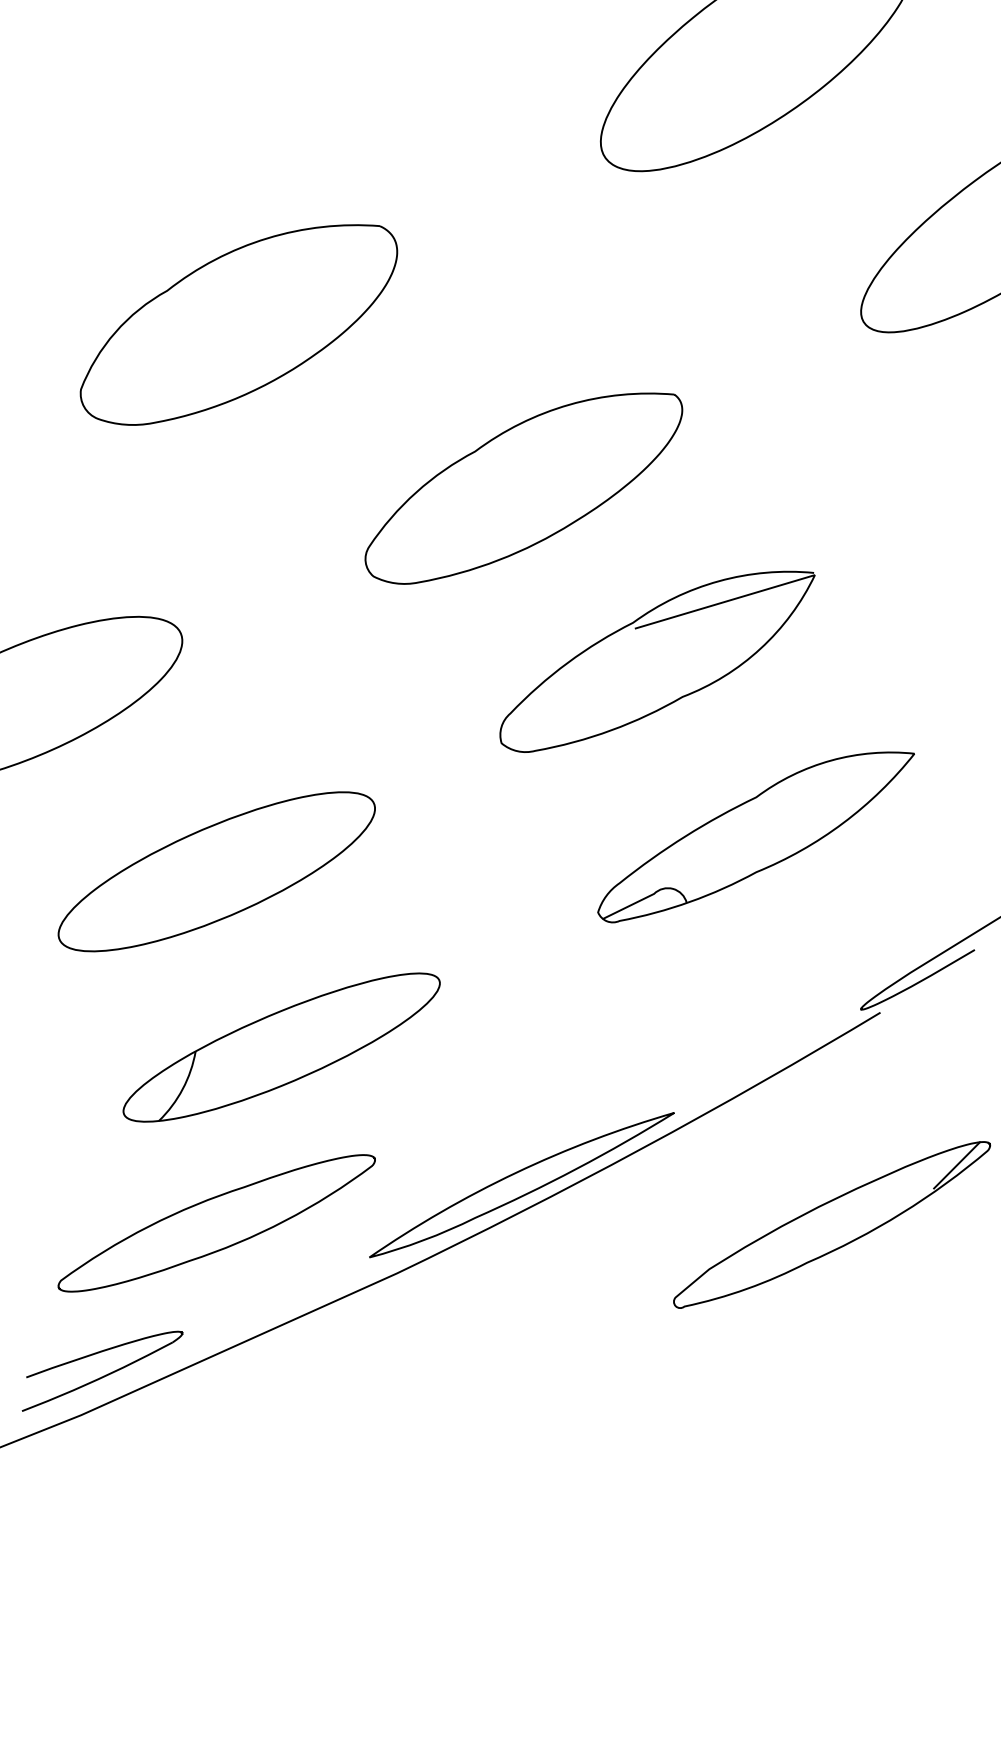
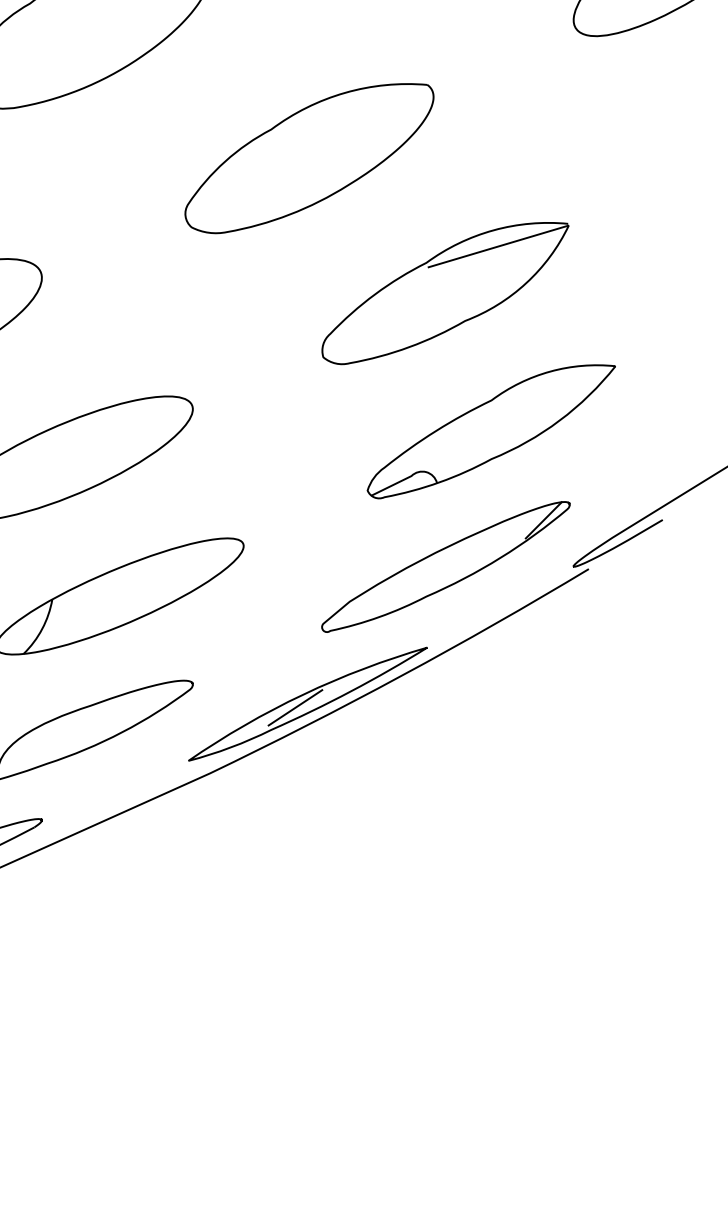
curve: (646, 626) -> (436, 265), moved
line: (505, 1189) -> (295, 707), added
part: (832, 1224) -> (446, 566), moved

